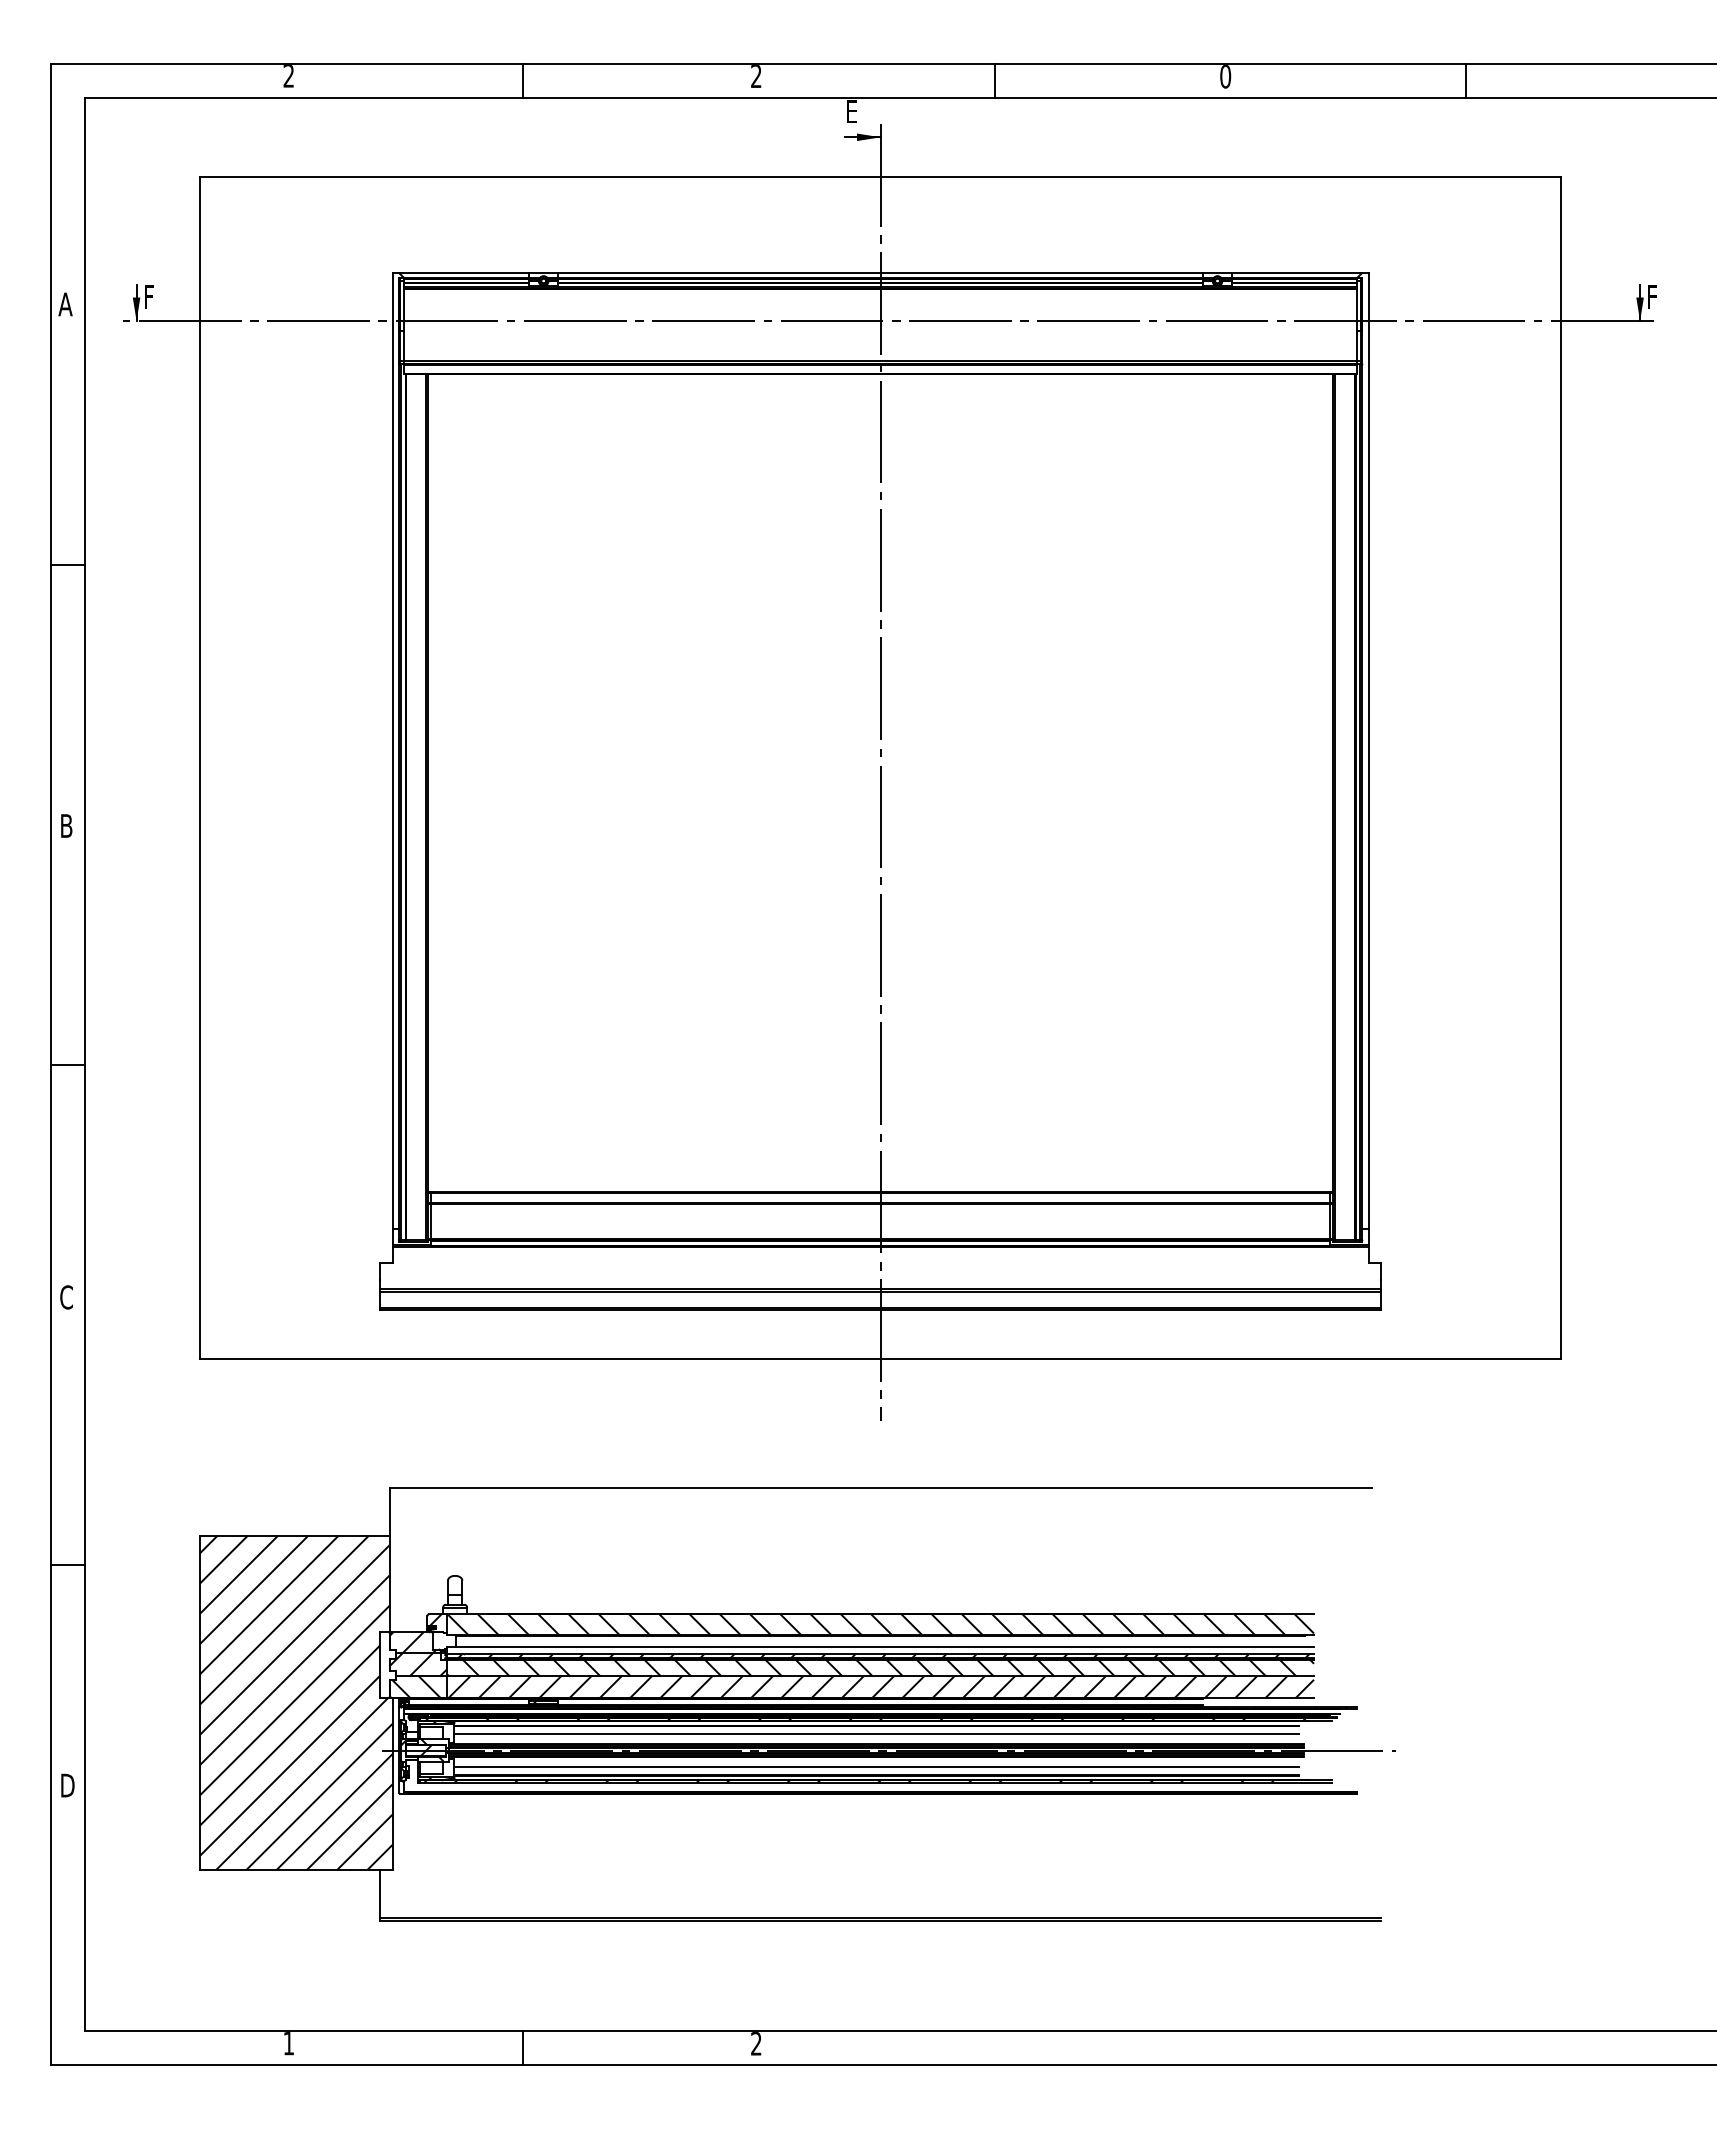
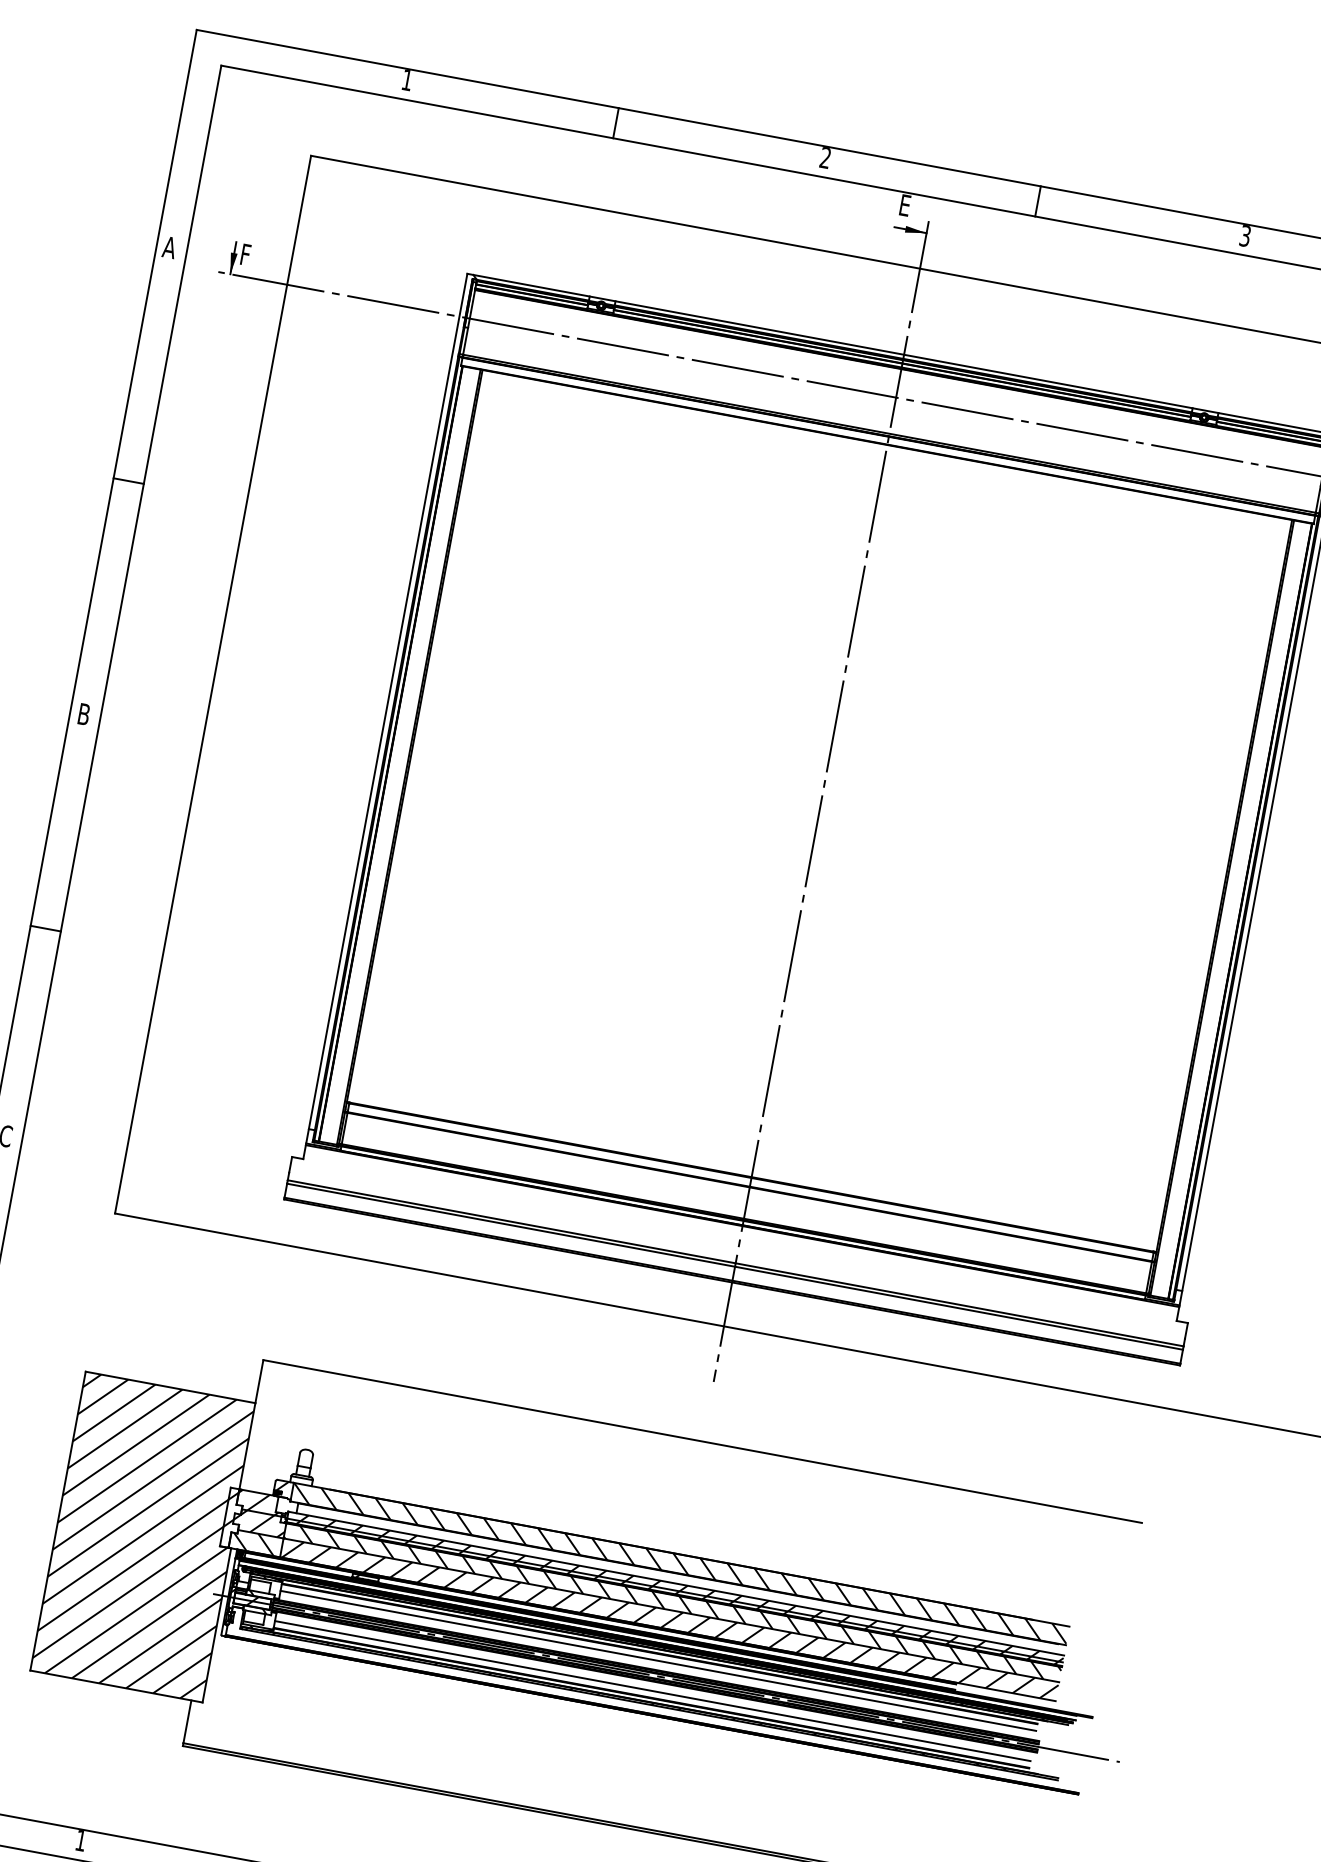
text: (288, 76) -> (406, 80), 2 -> 1
text: (1225, 76) -> (1245, 235), 0 -> 3
hatch: (888, 1650) -> (682, 1588), added
hatch: (384, 1666) -> (229, 1519), added

